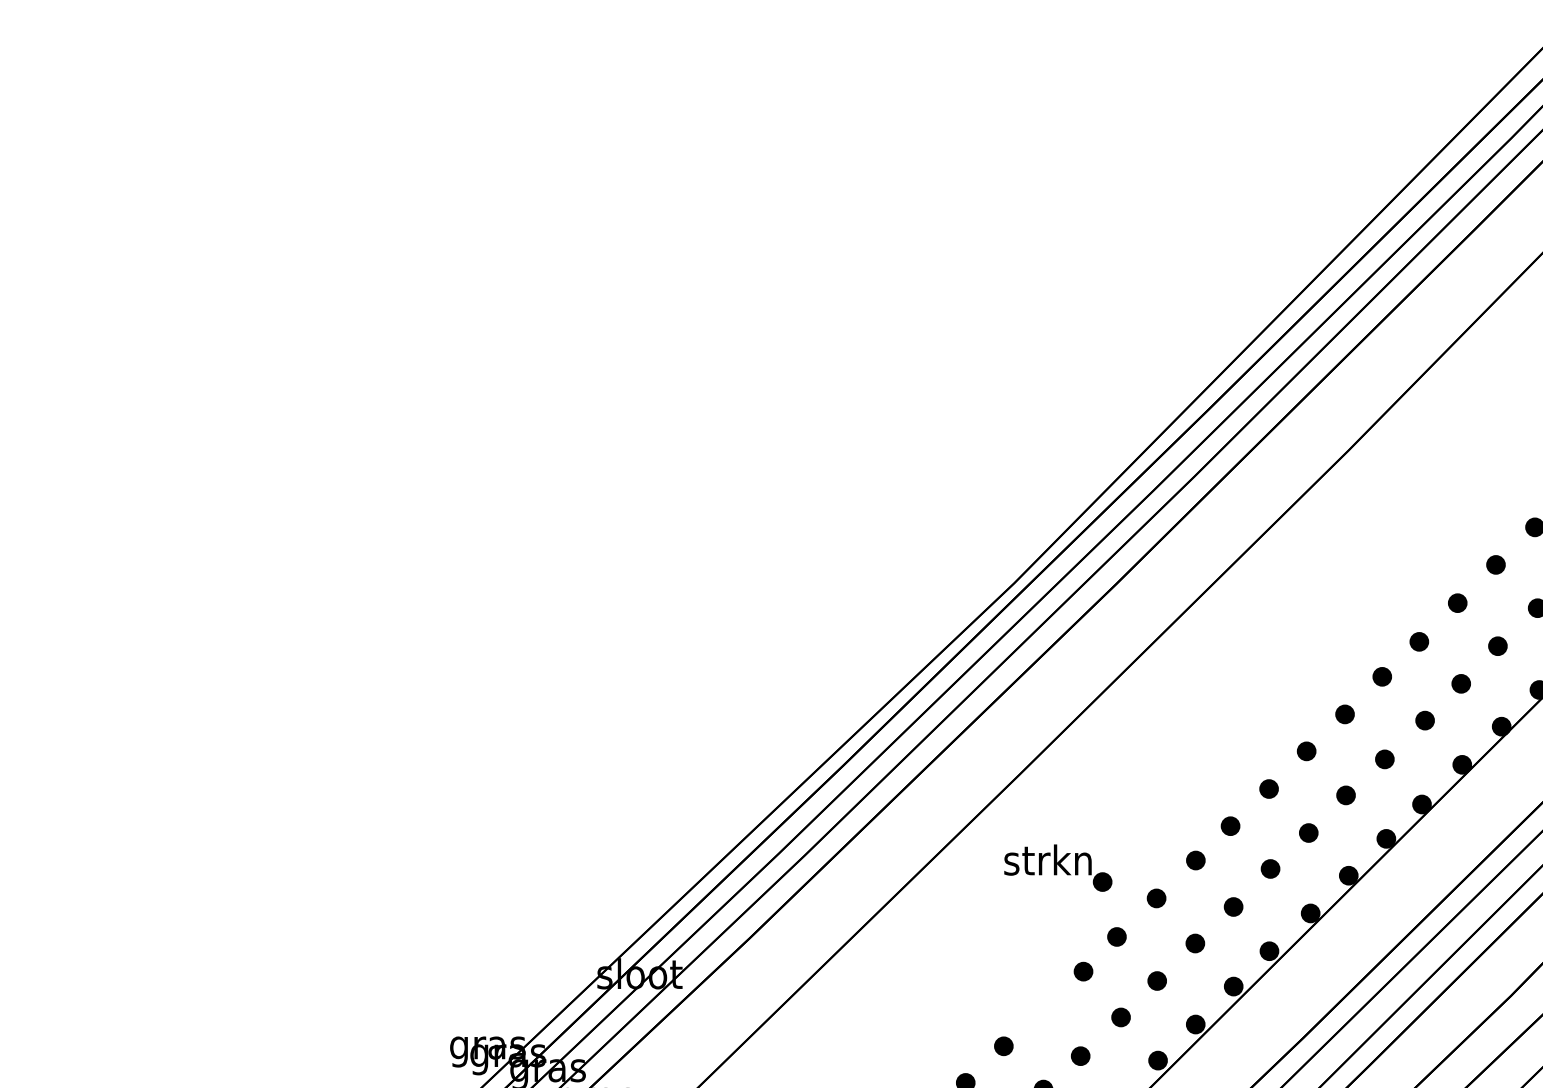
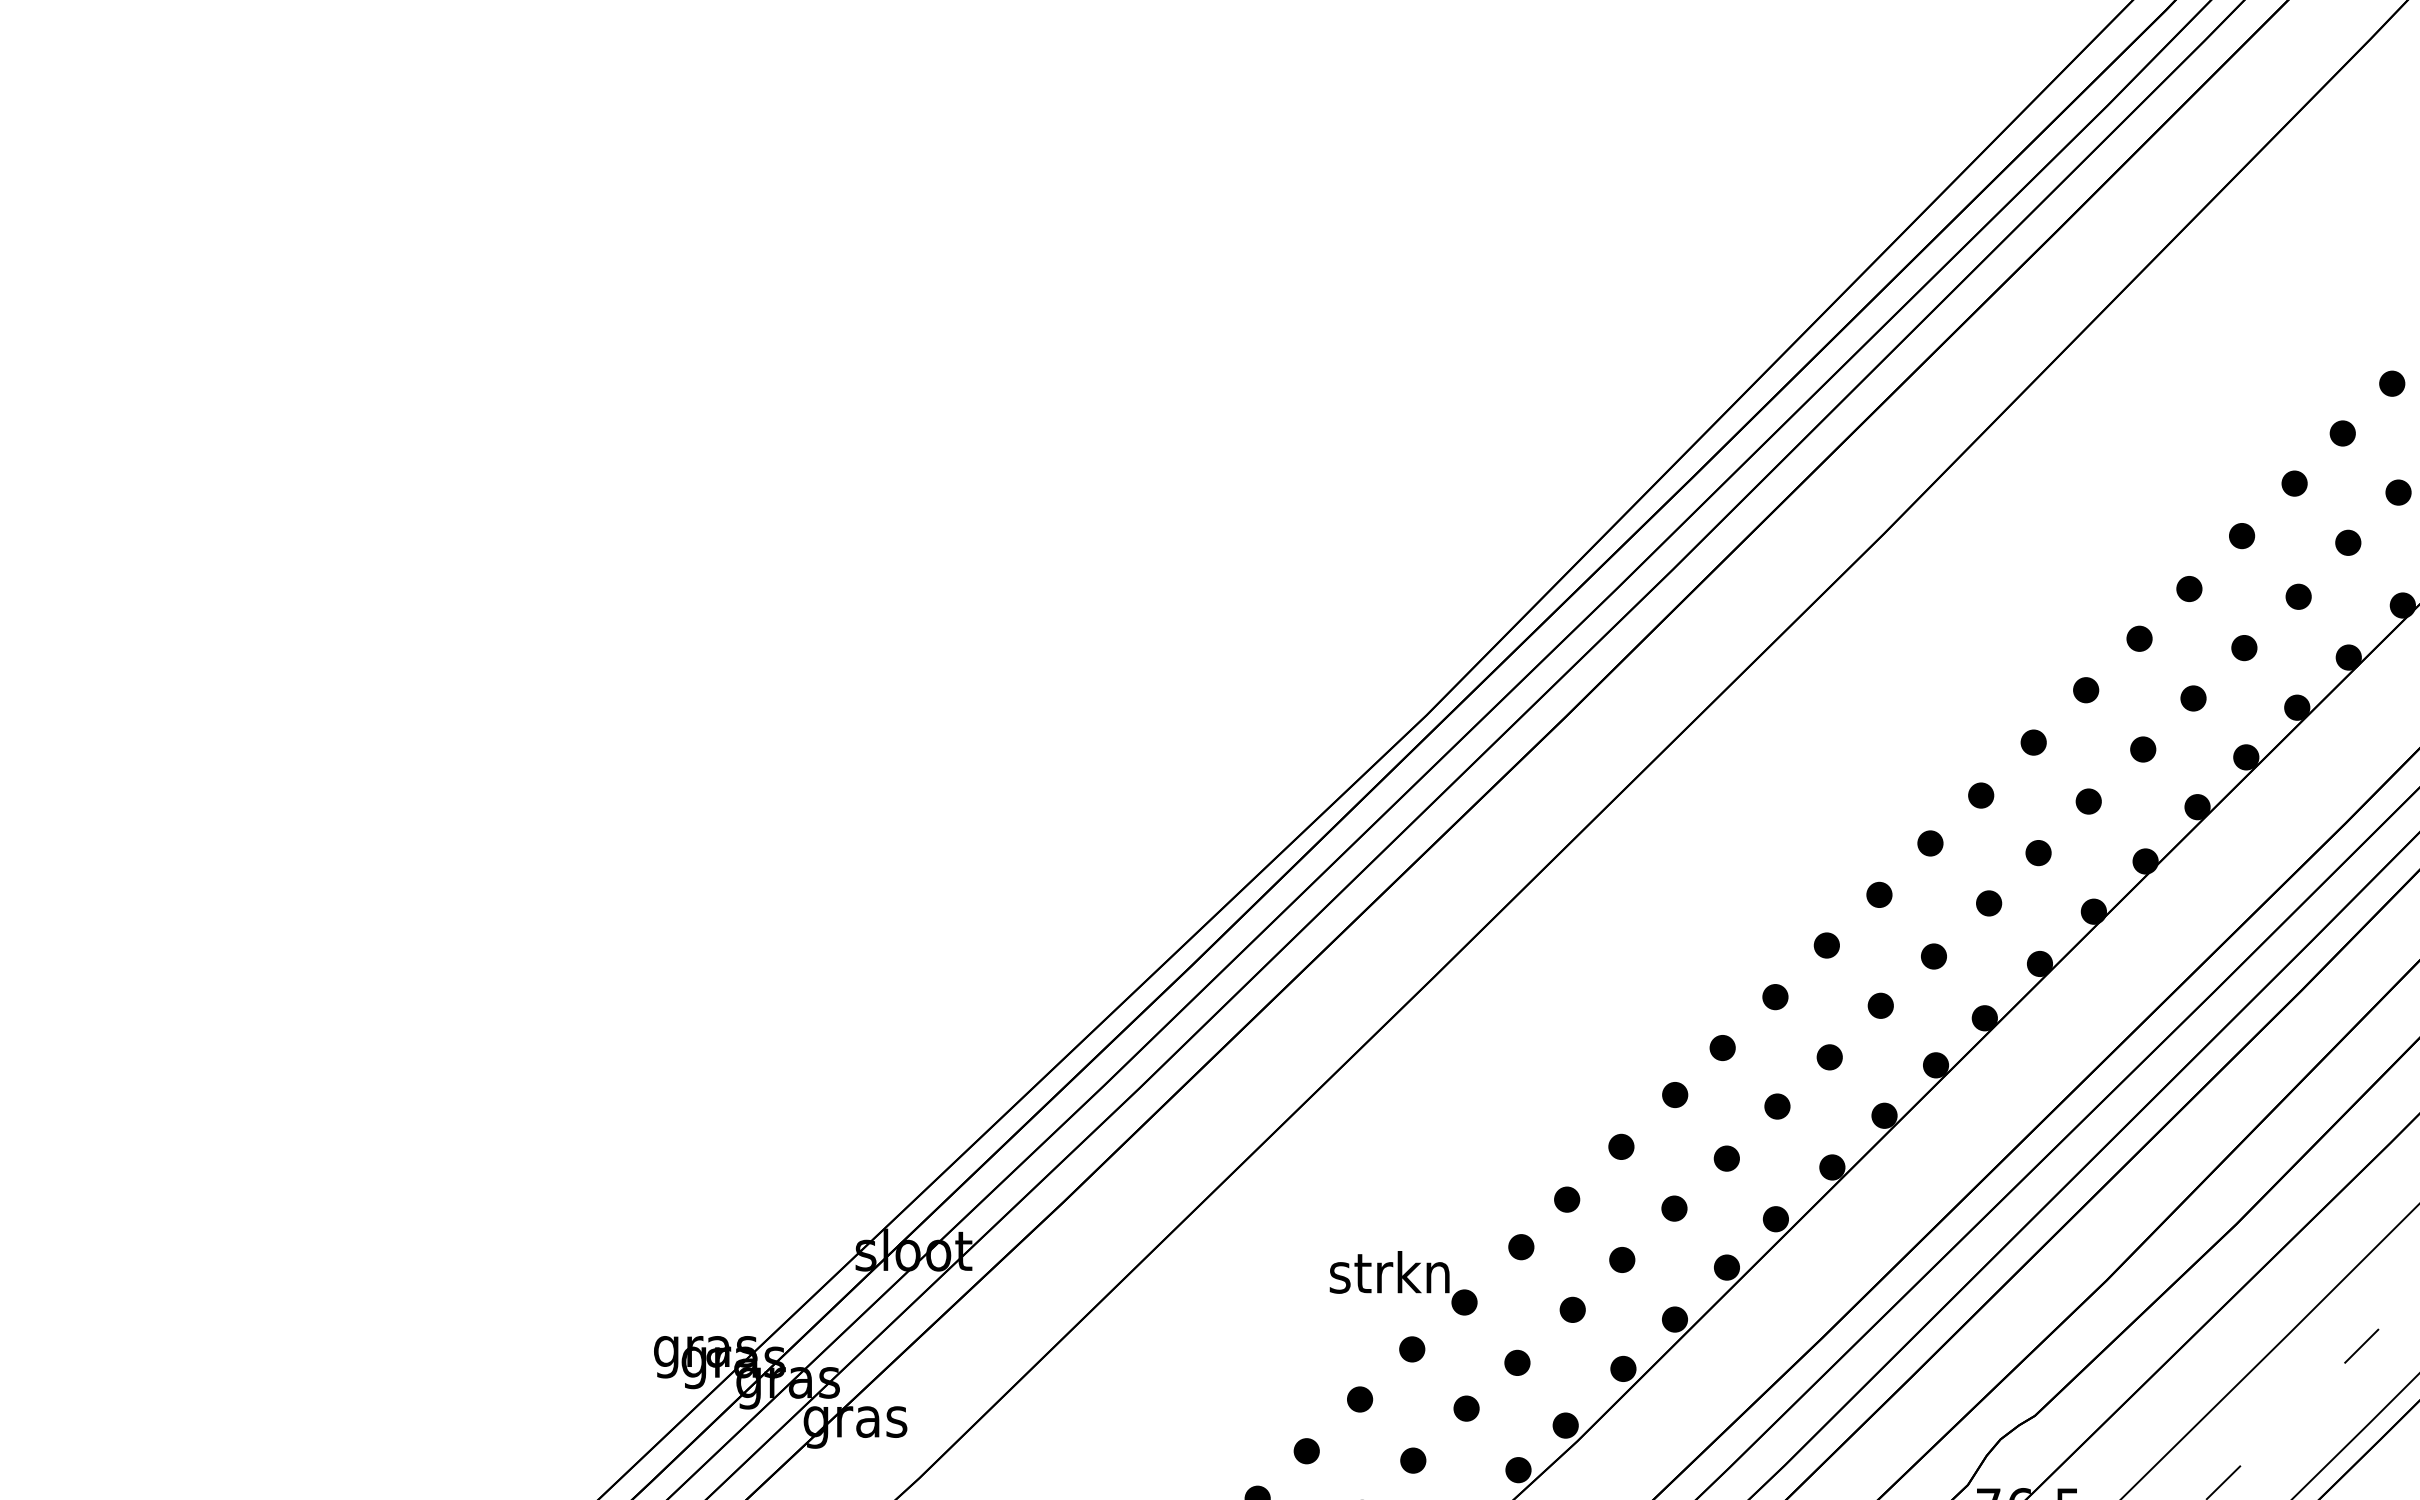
part: (1058, 868) -> (1403, 1283), moved

